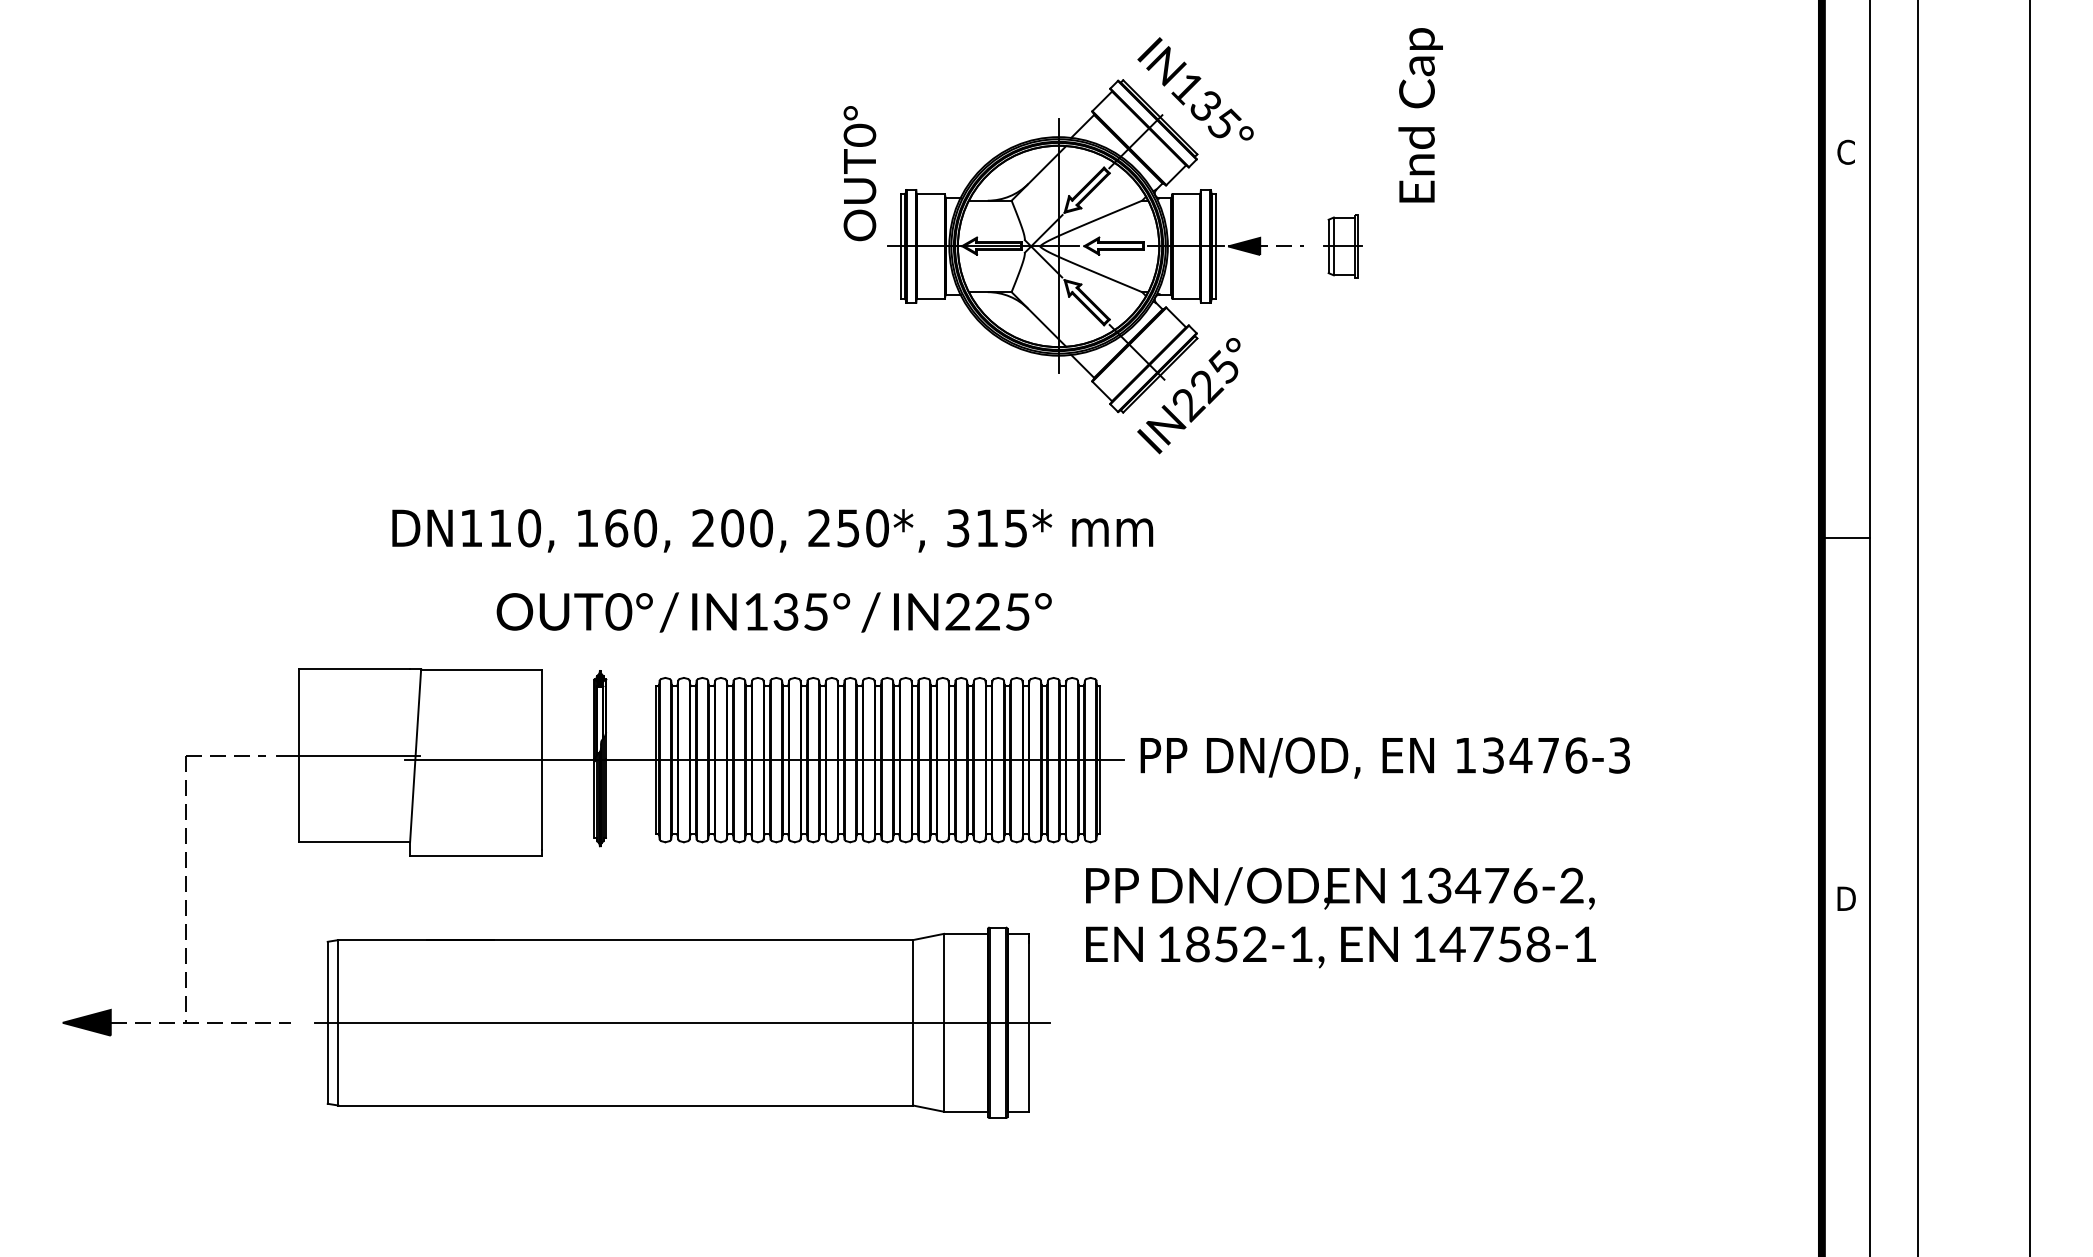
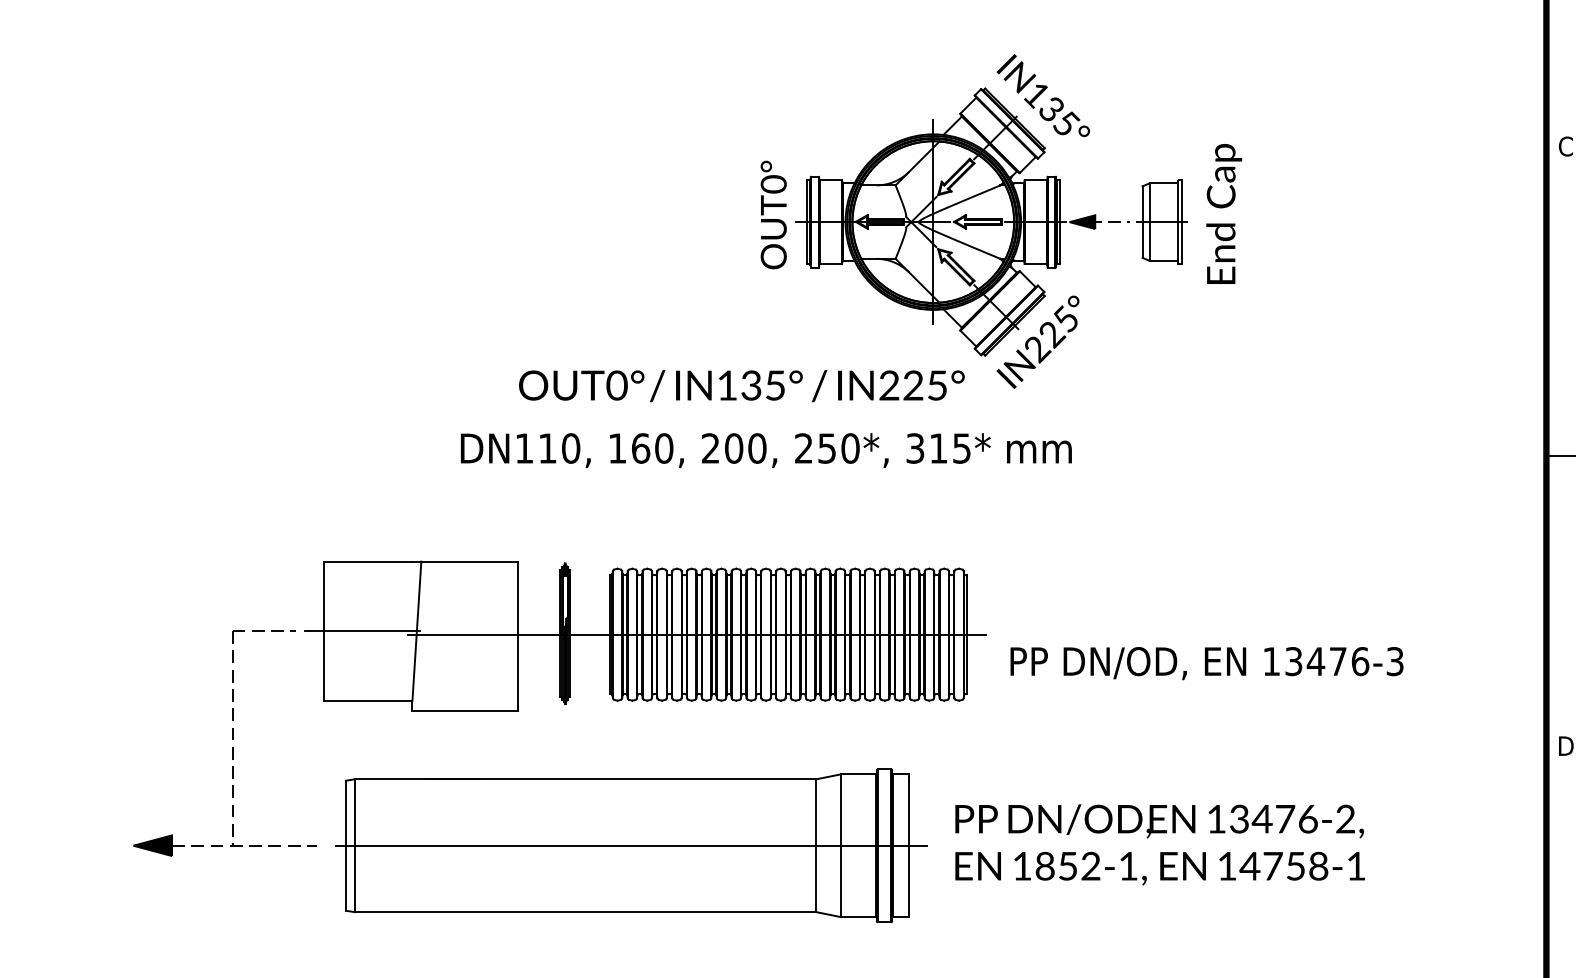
text: (1420, 115) -> (1224, 214), moved
text: (859, 173) -> (773, 214), moved
part: (1342, 246) -> (1161, 222), size x1.67
text: (772, 530) -> (766, 450), moved
text: (773, 612) -> (741, 386), moved
text: (1384, 757) -> (1206, 663), moved
text: (1340, 917) -> (1159, 844), moved

